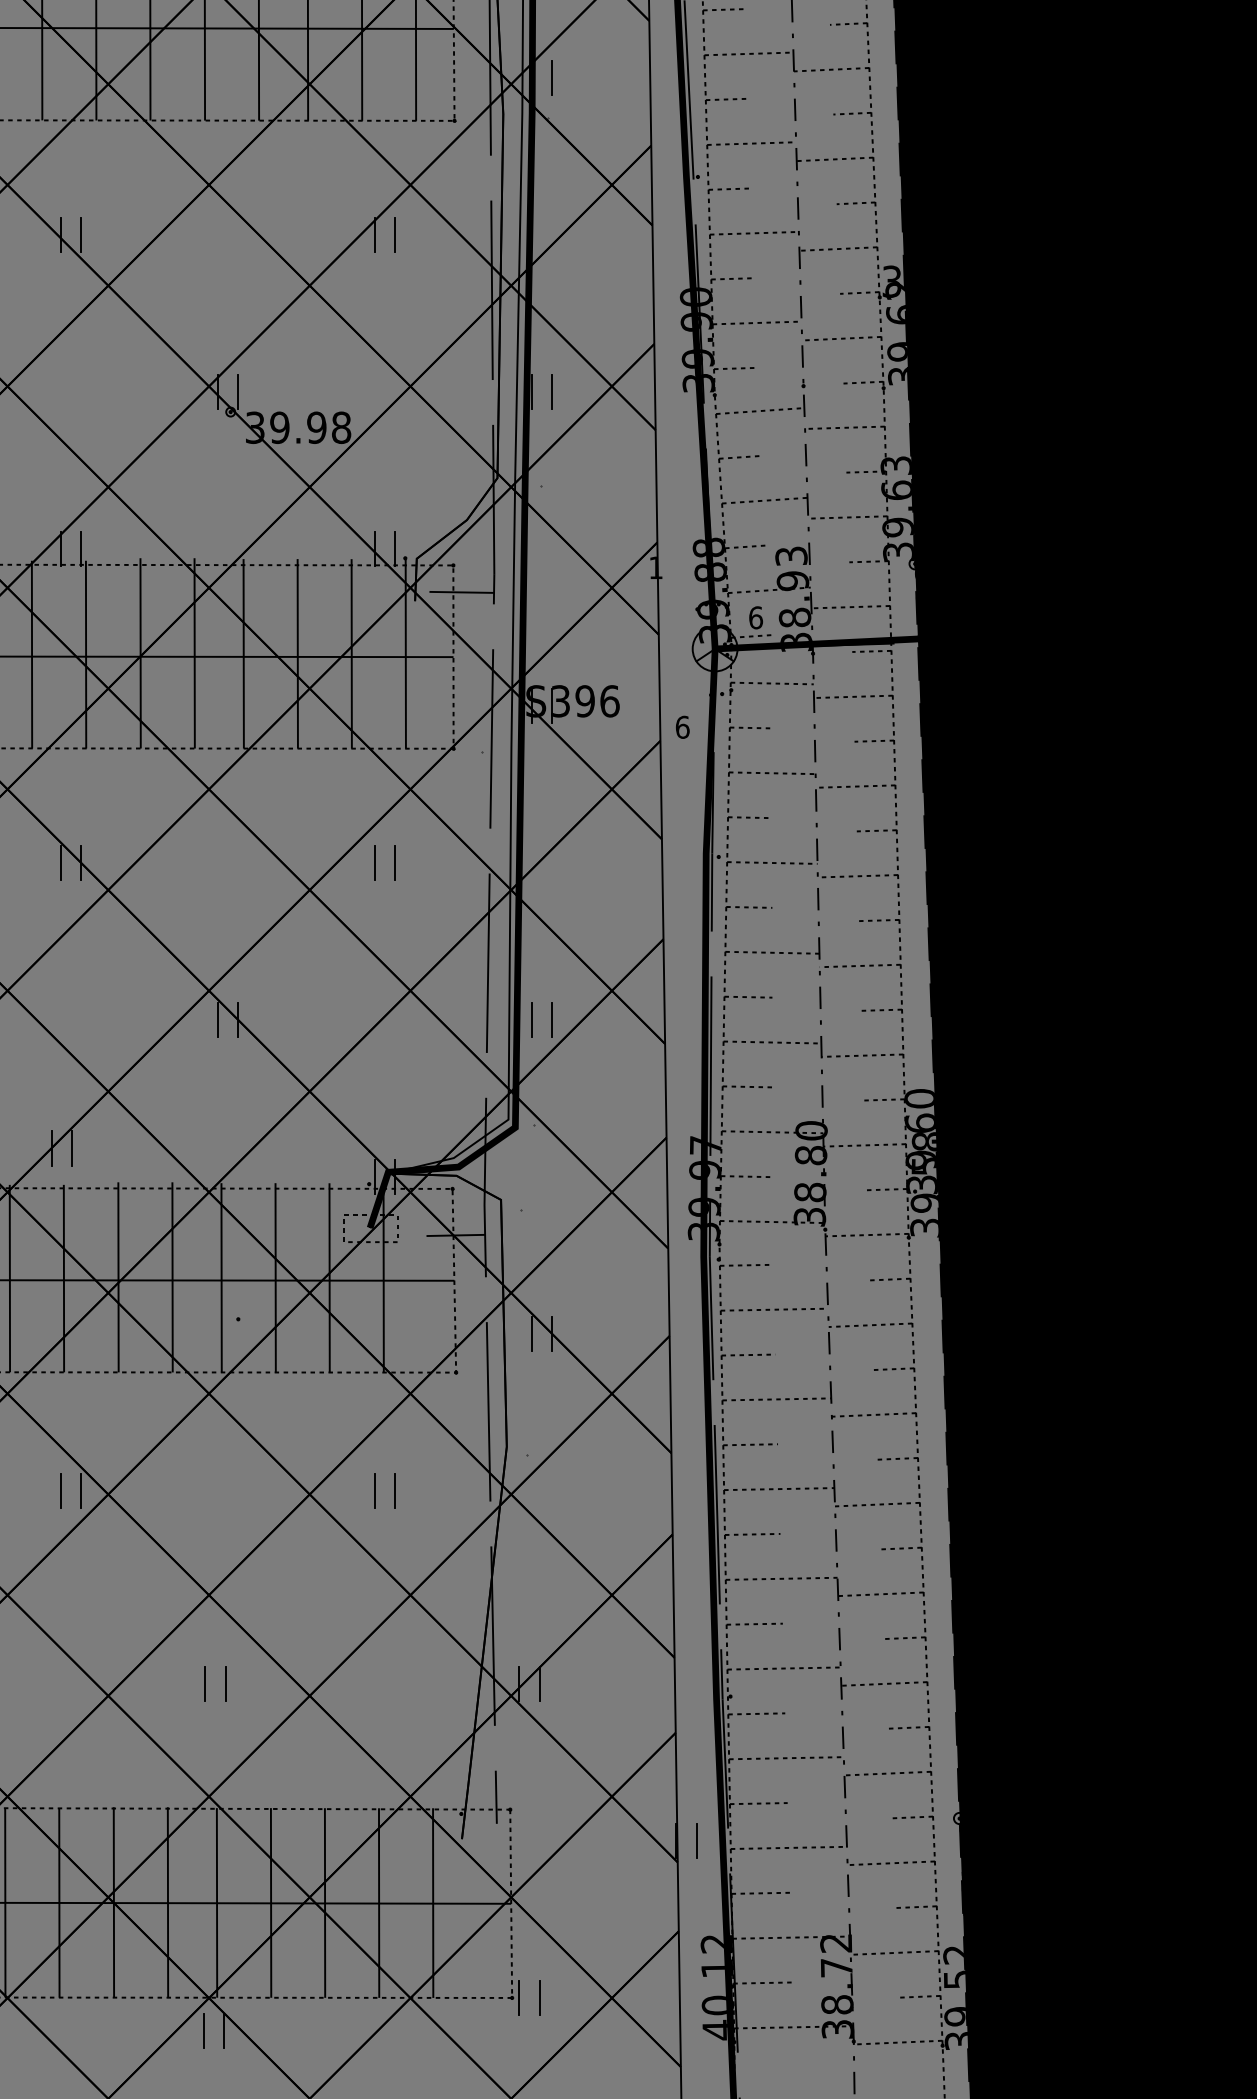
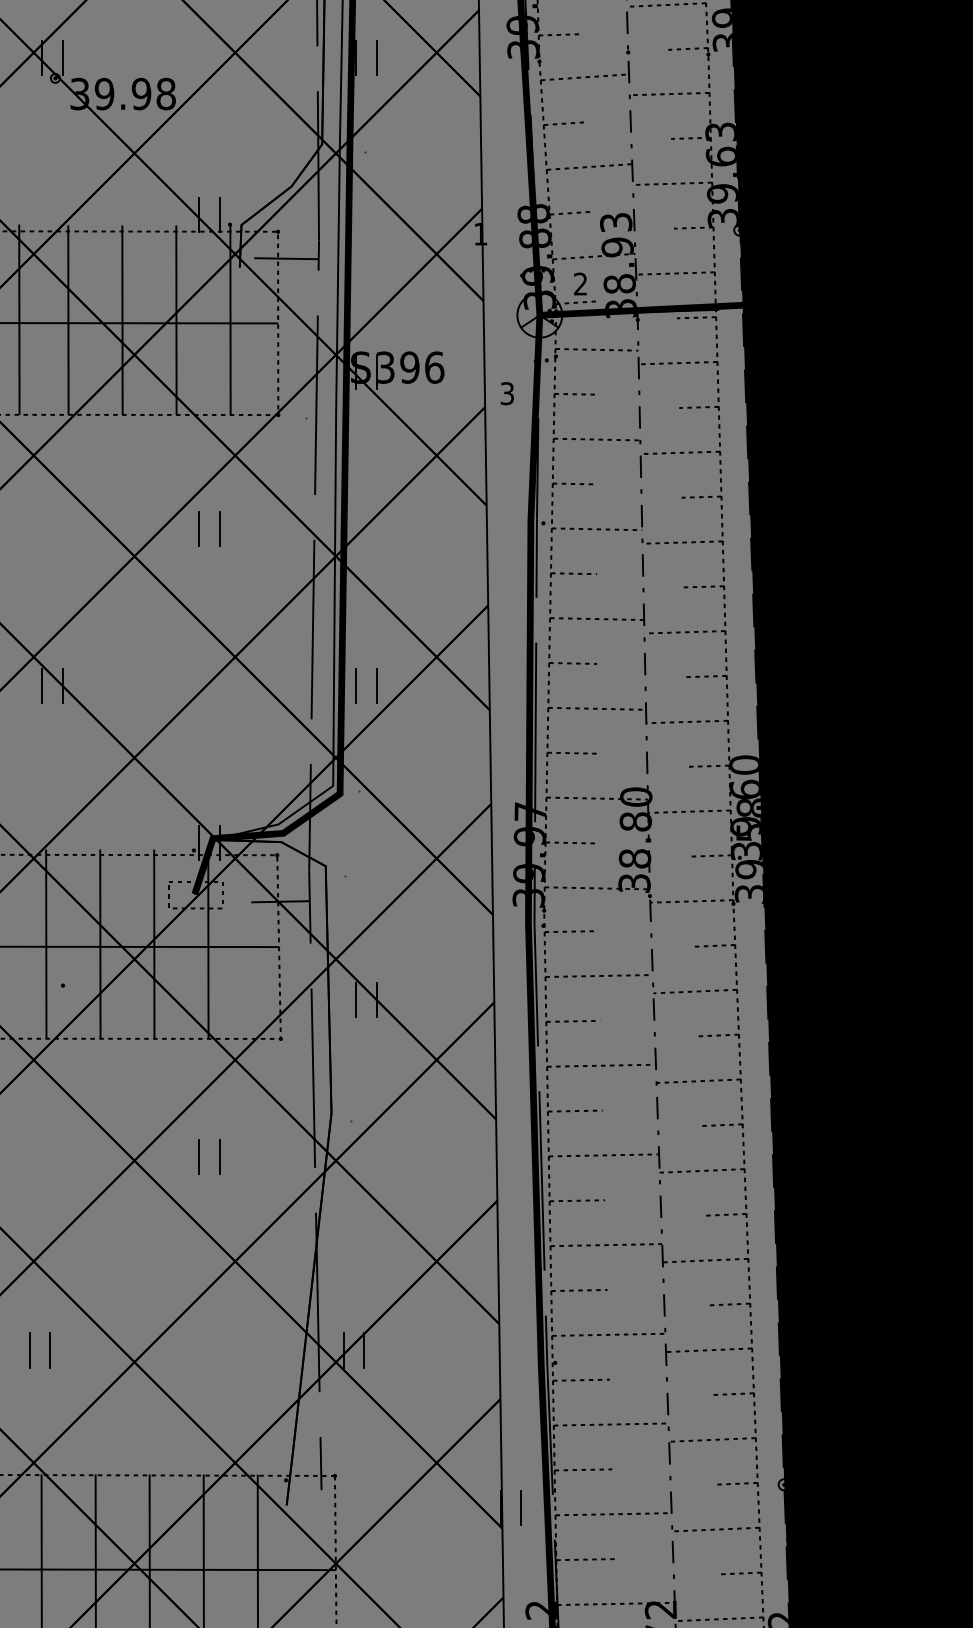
text: (755, 617) -> (580, 283), 6 -> 2
text: (682, 726) -> (507, 392), 6 -> 3

